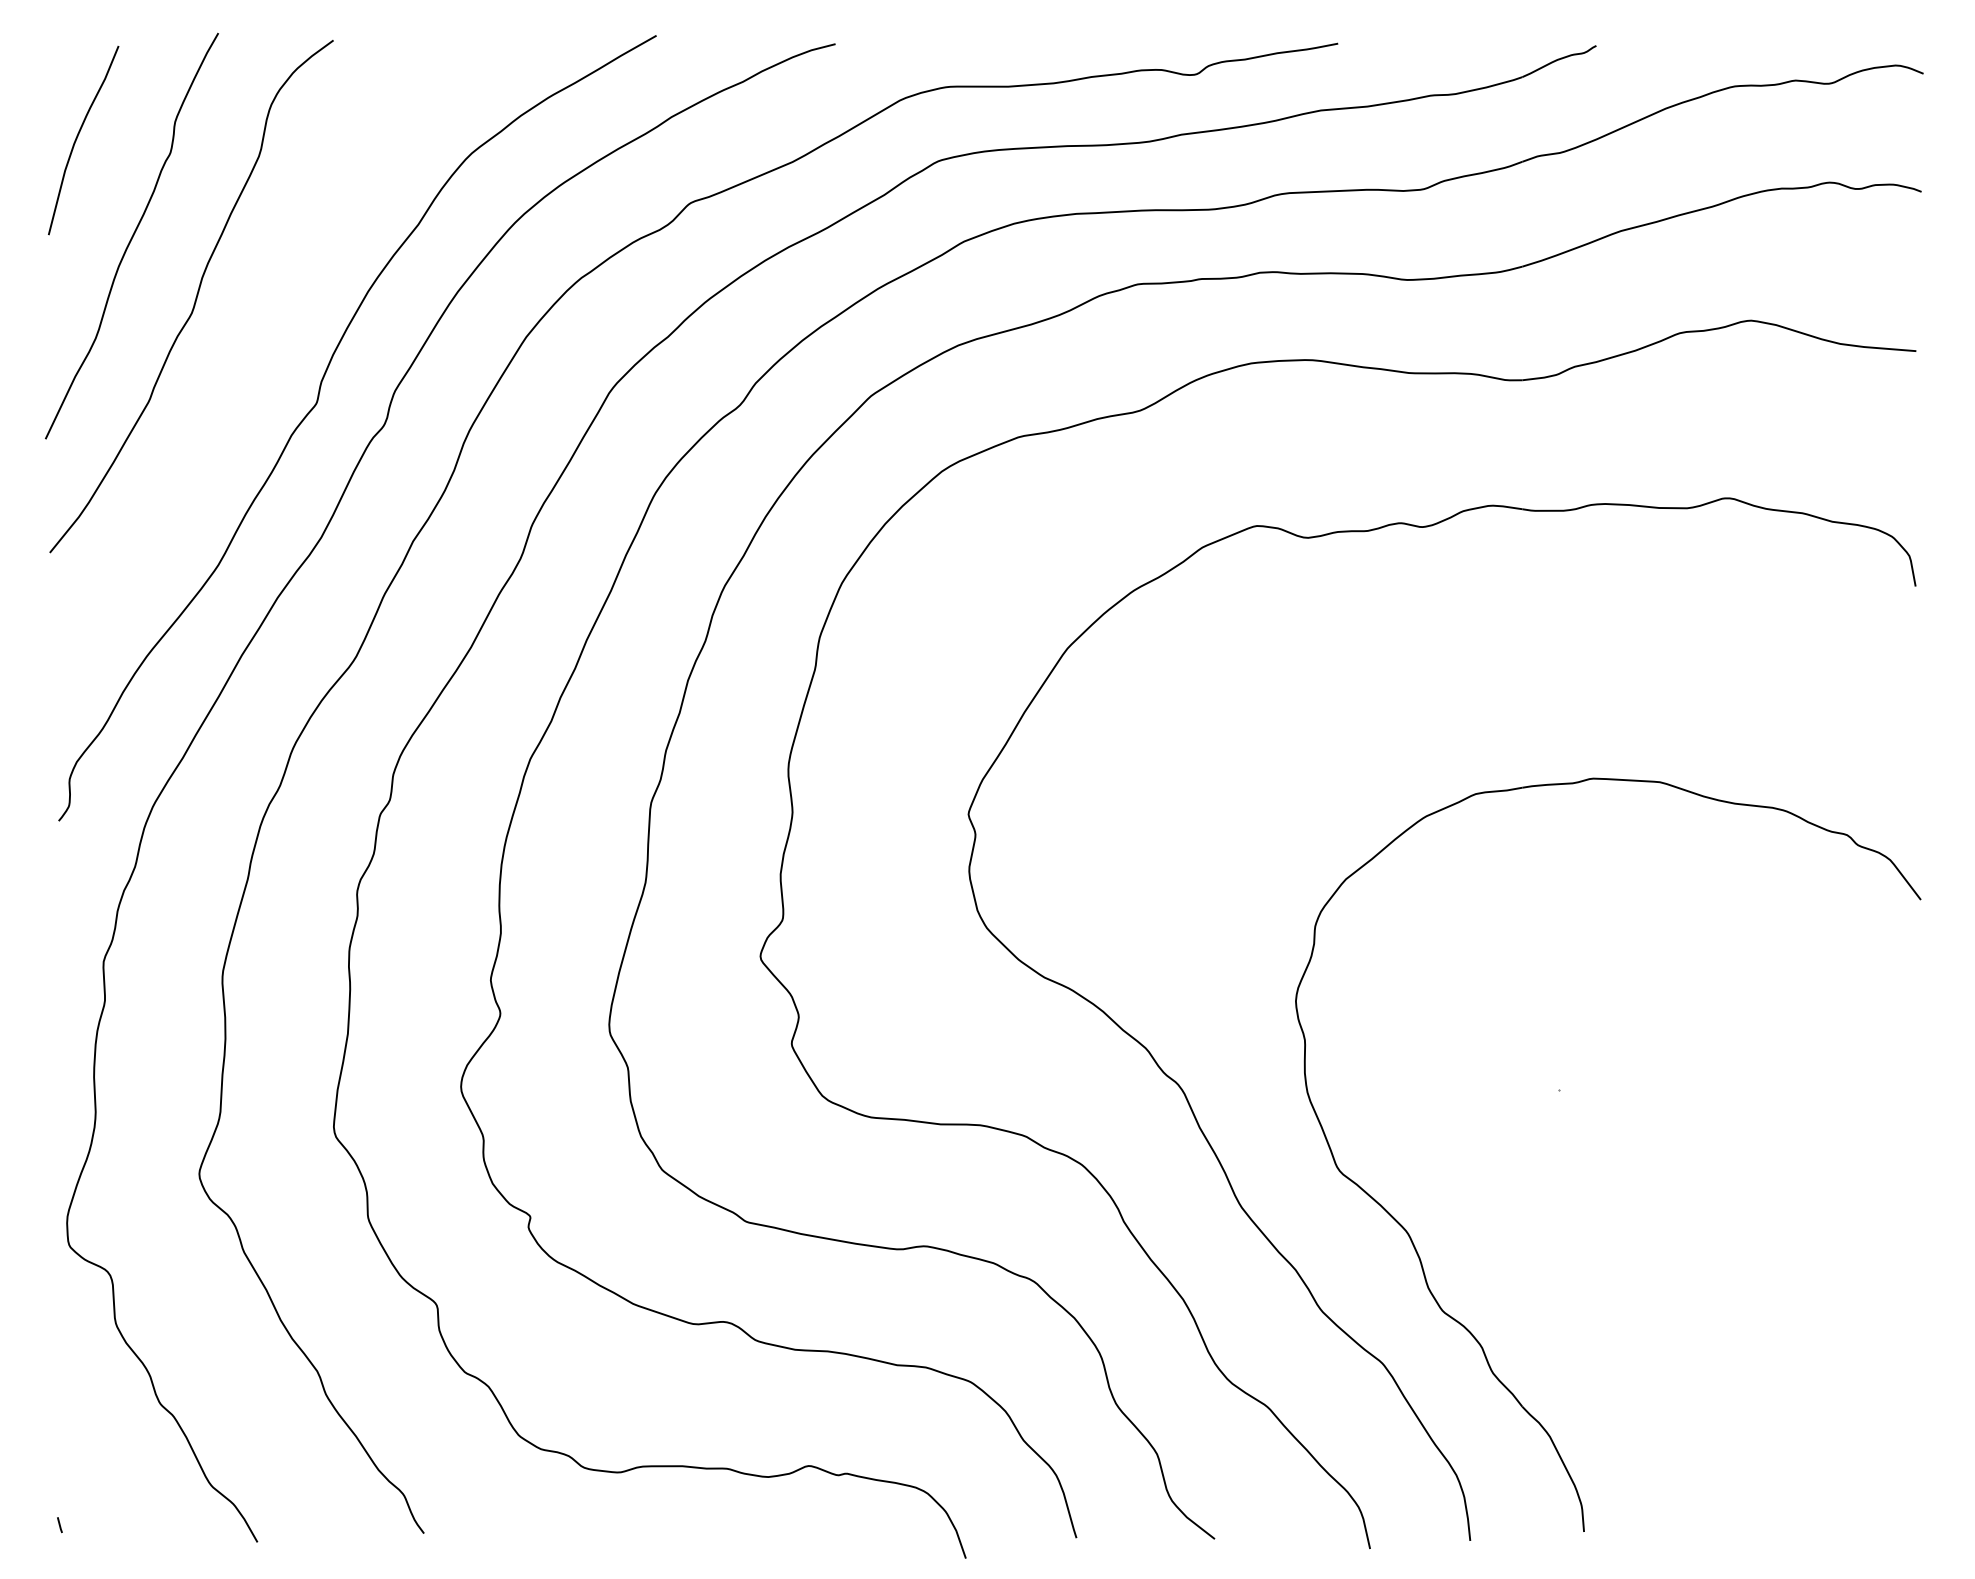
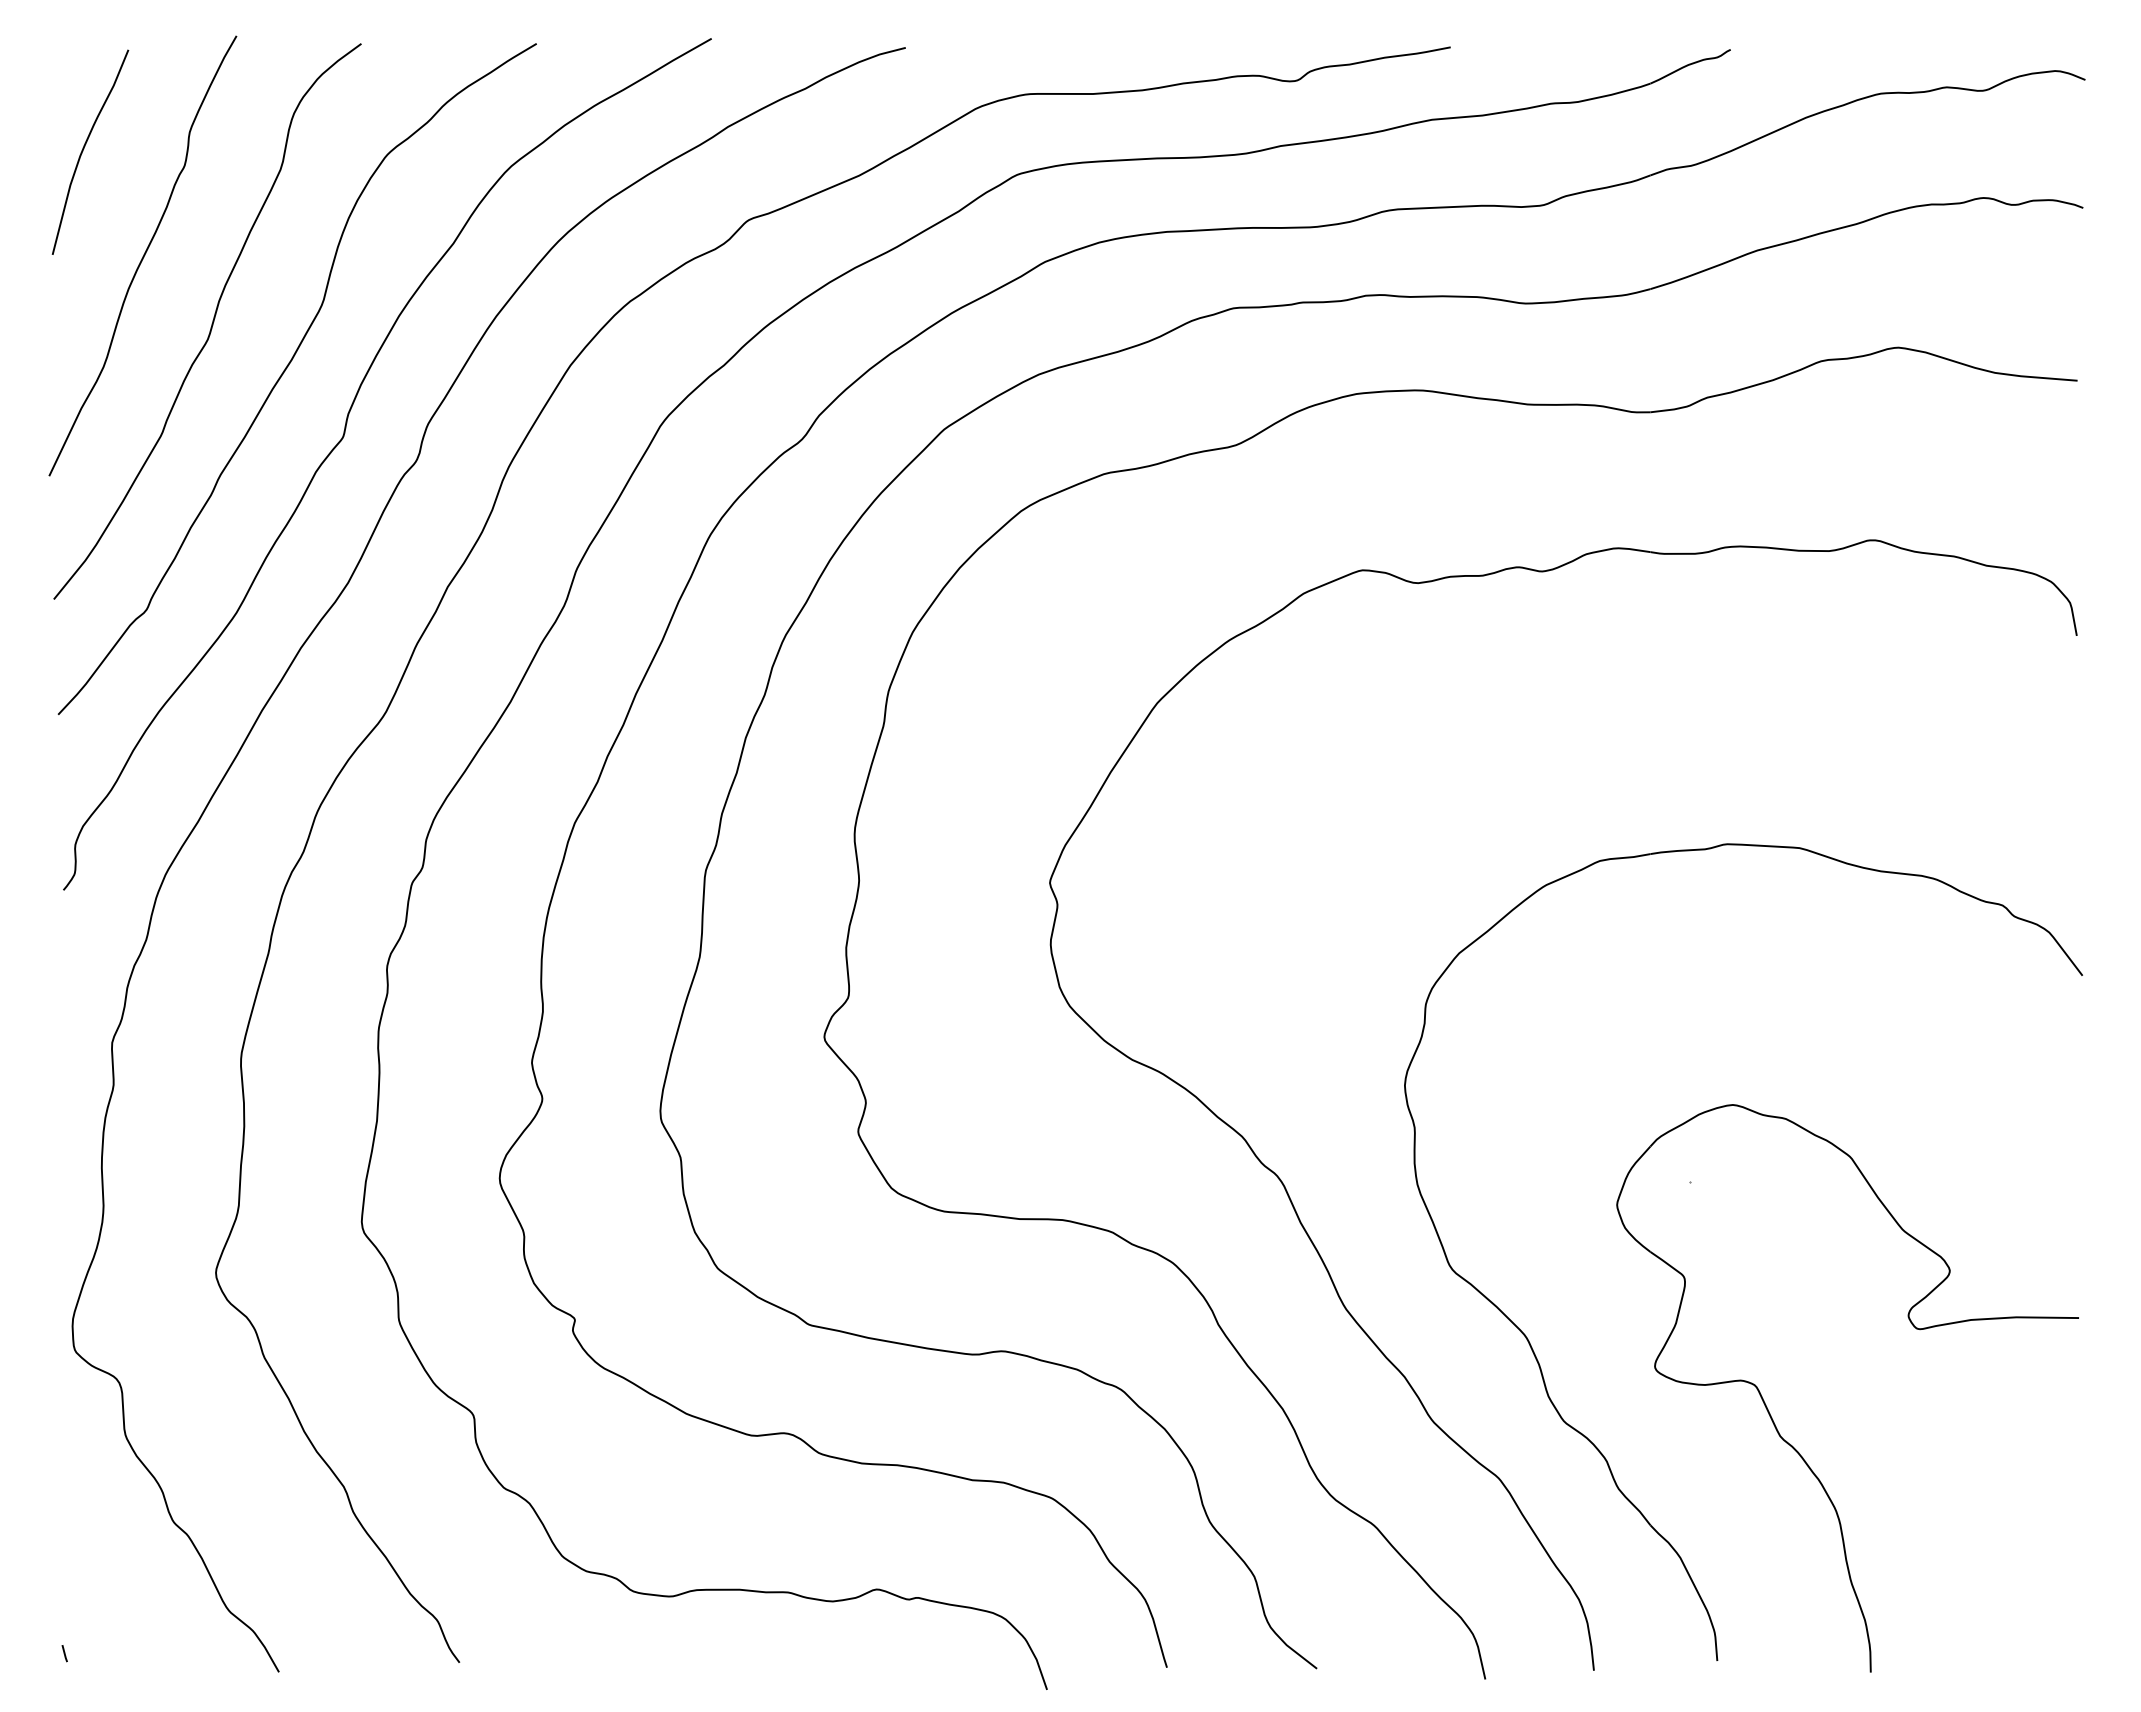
curve: (263, 342) -> (285, 371), added
part: (1652, 1332) -> (1791, 1444), added

